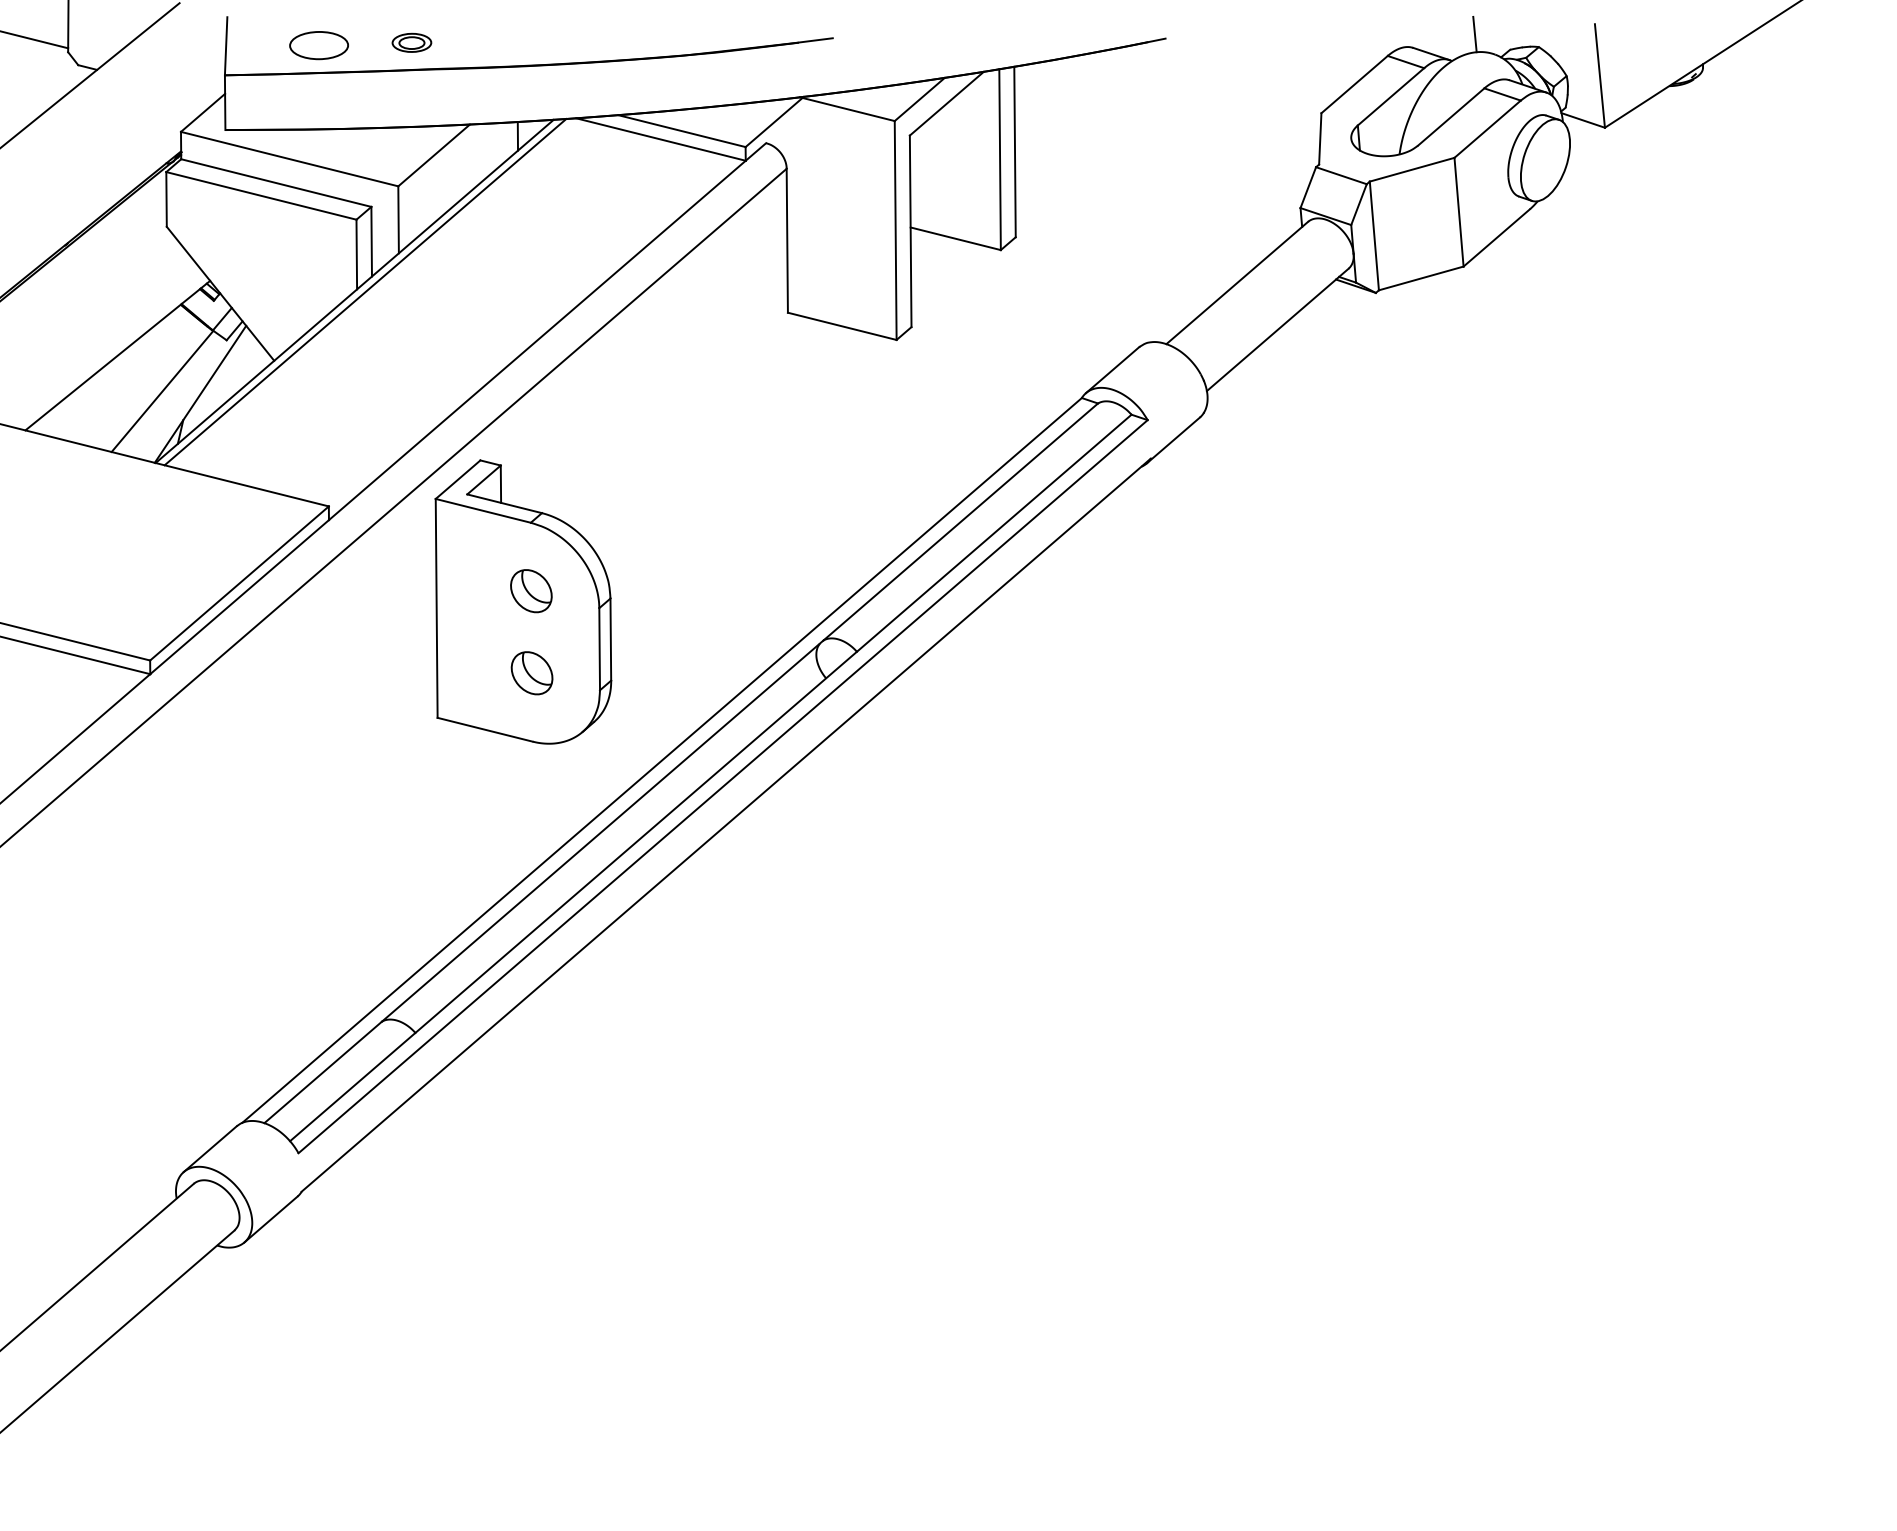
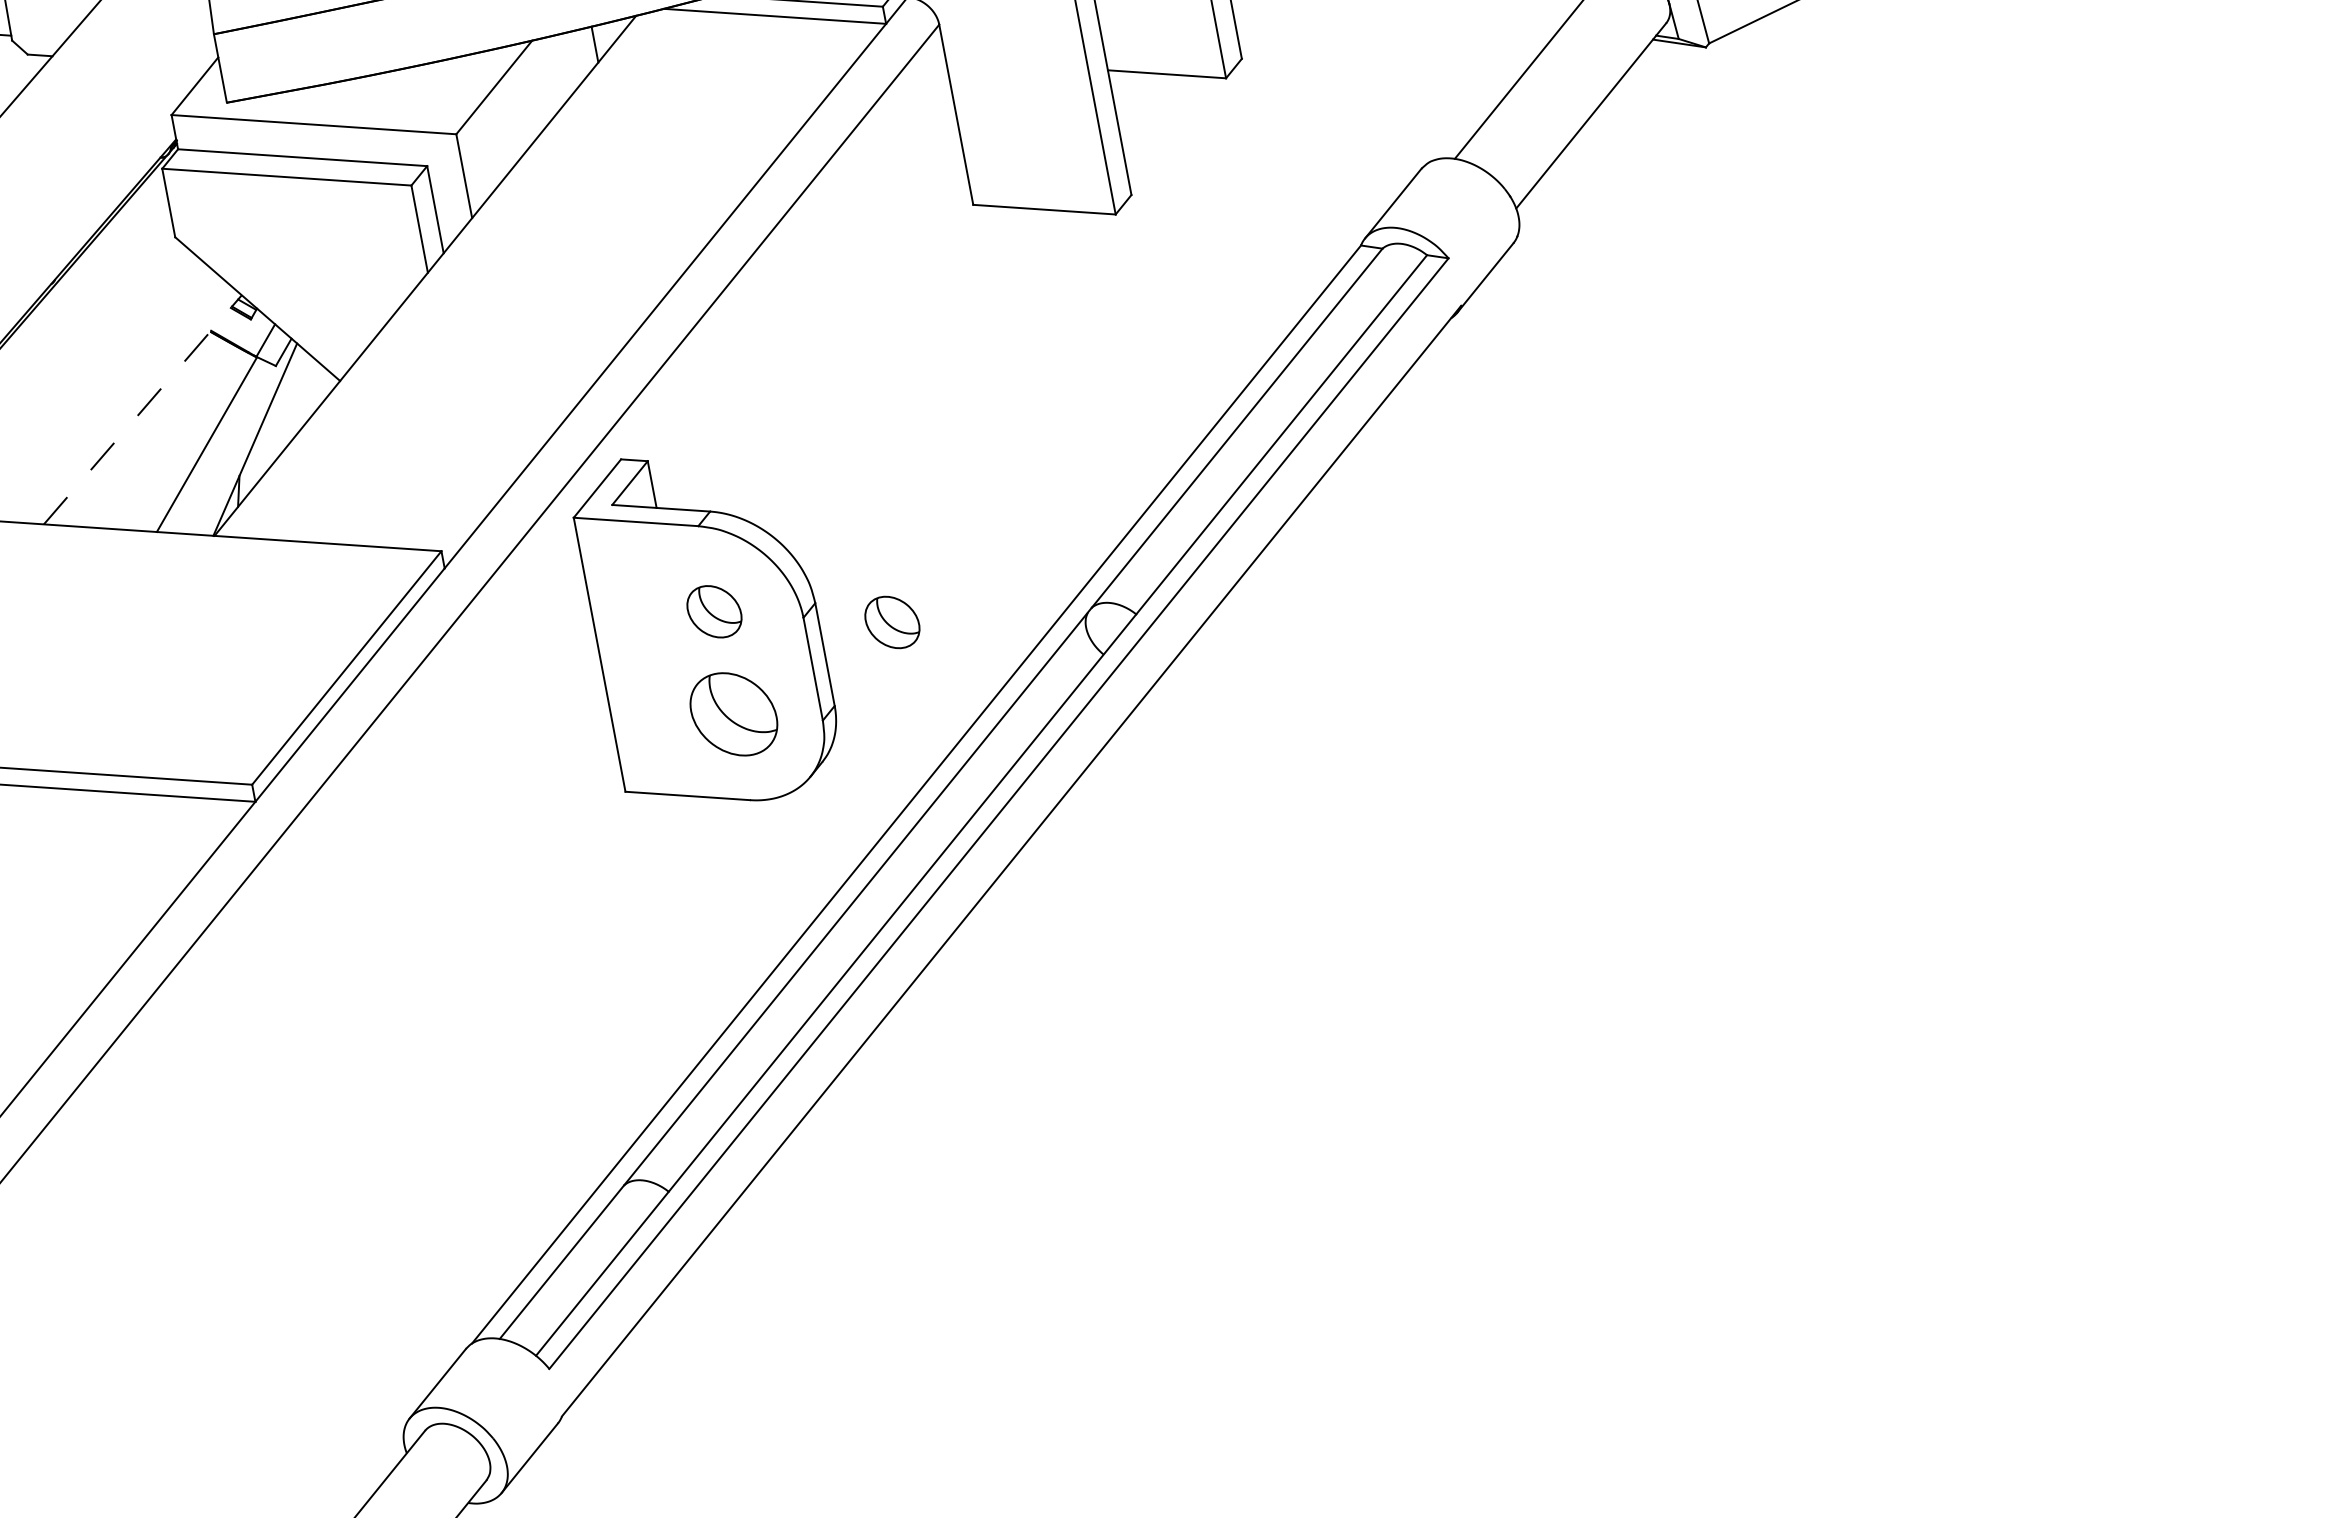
line: (365, 292) -> (439, 274), removed
line: (117, 355) -> (142, 409), solid -> dashed
part: (667, 624) -> (892, 622), added
part: (531, 673) -> (733, 714), size x1.6

